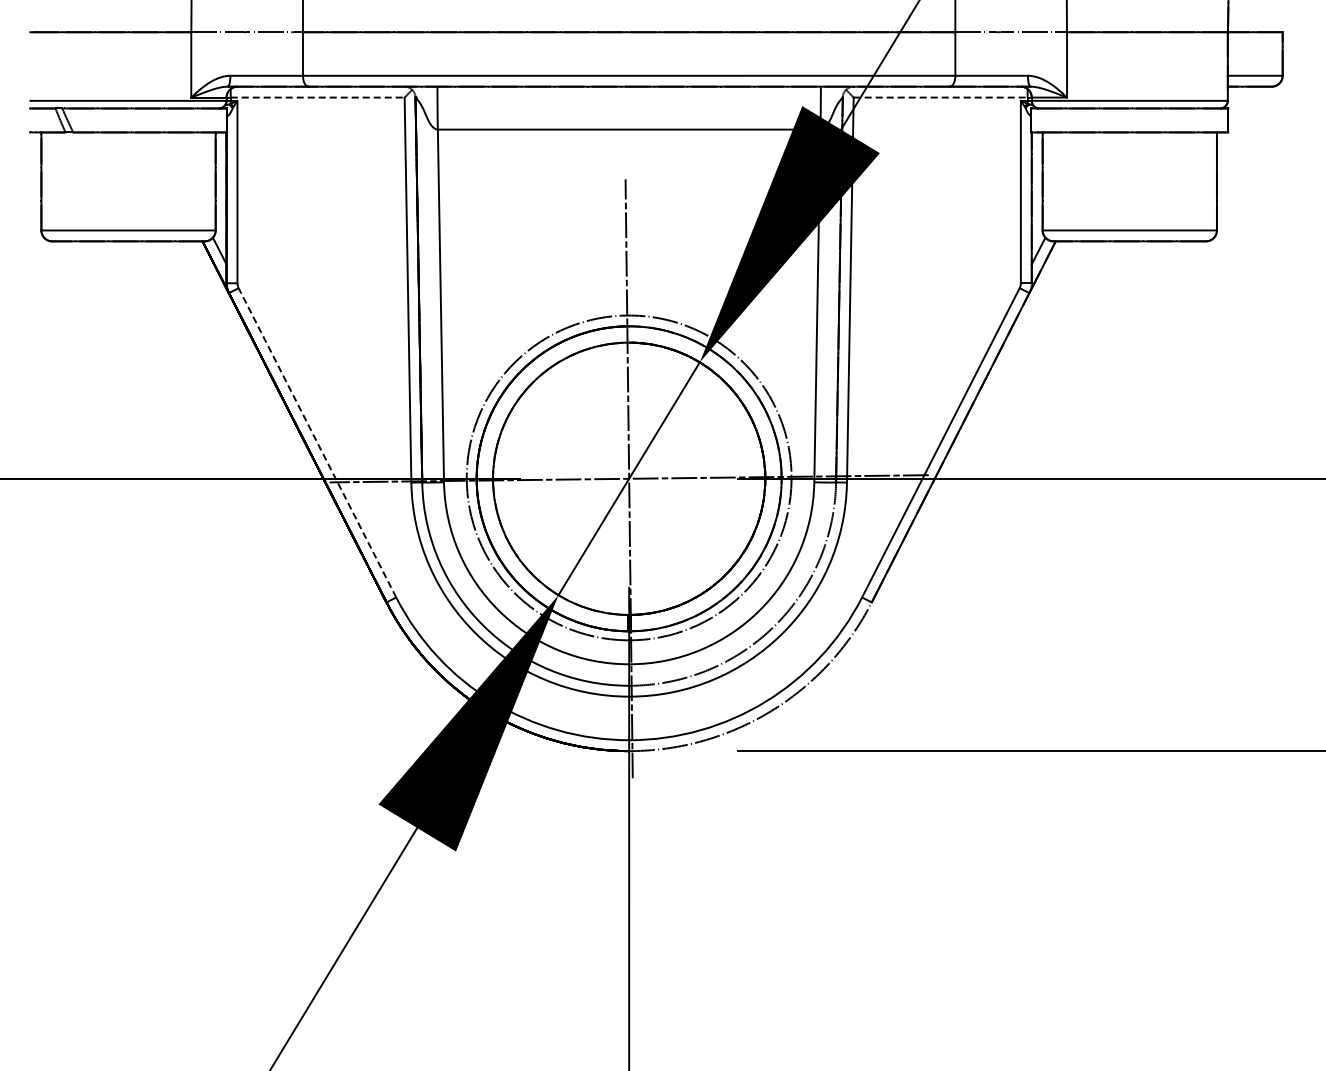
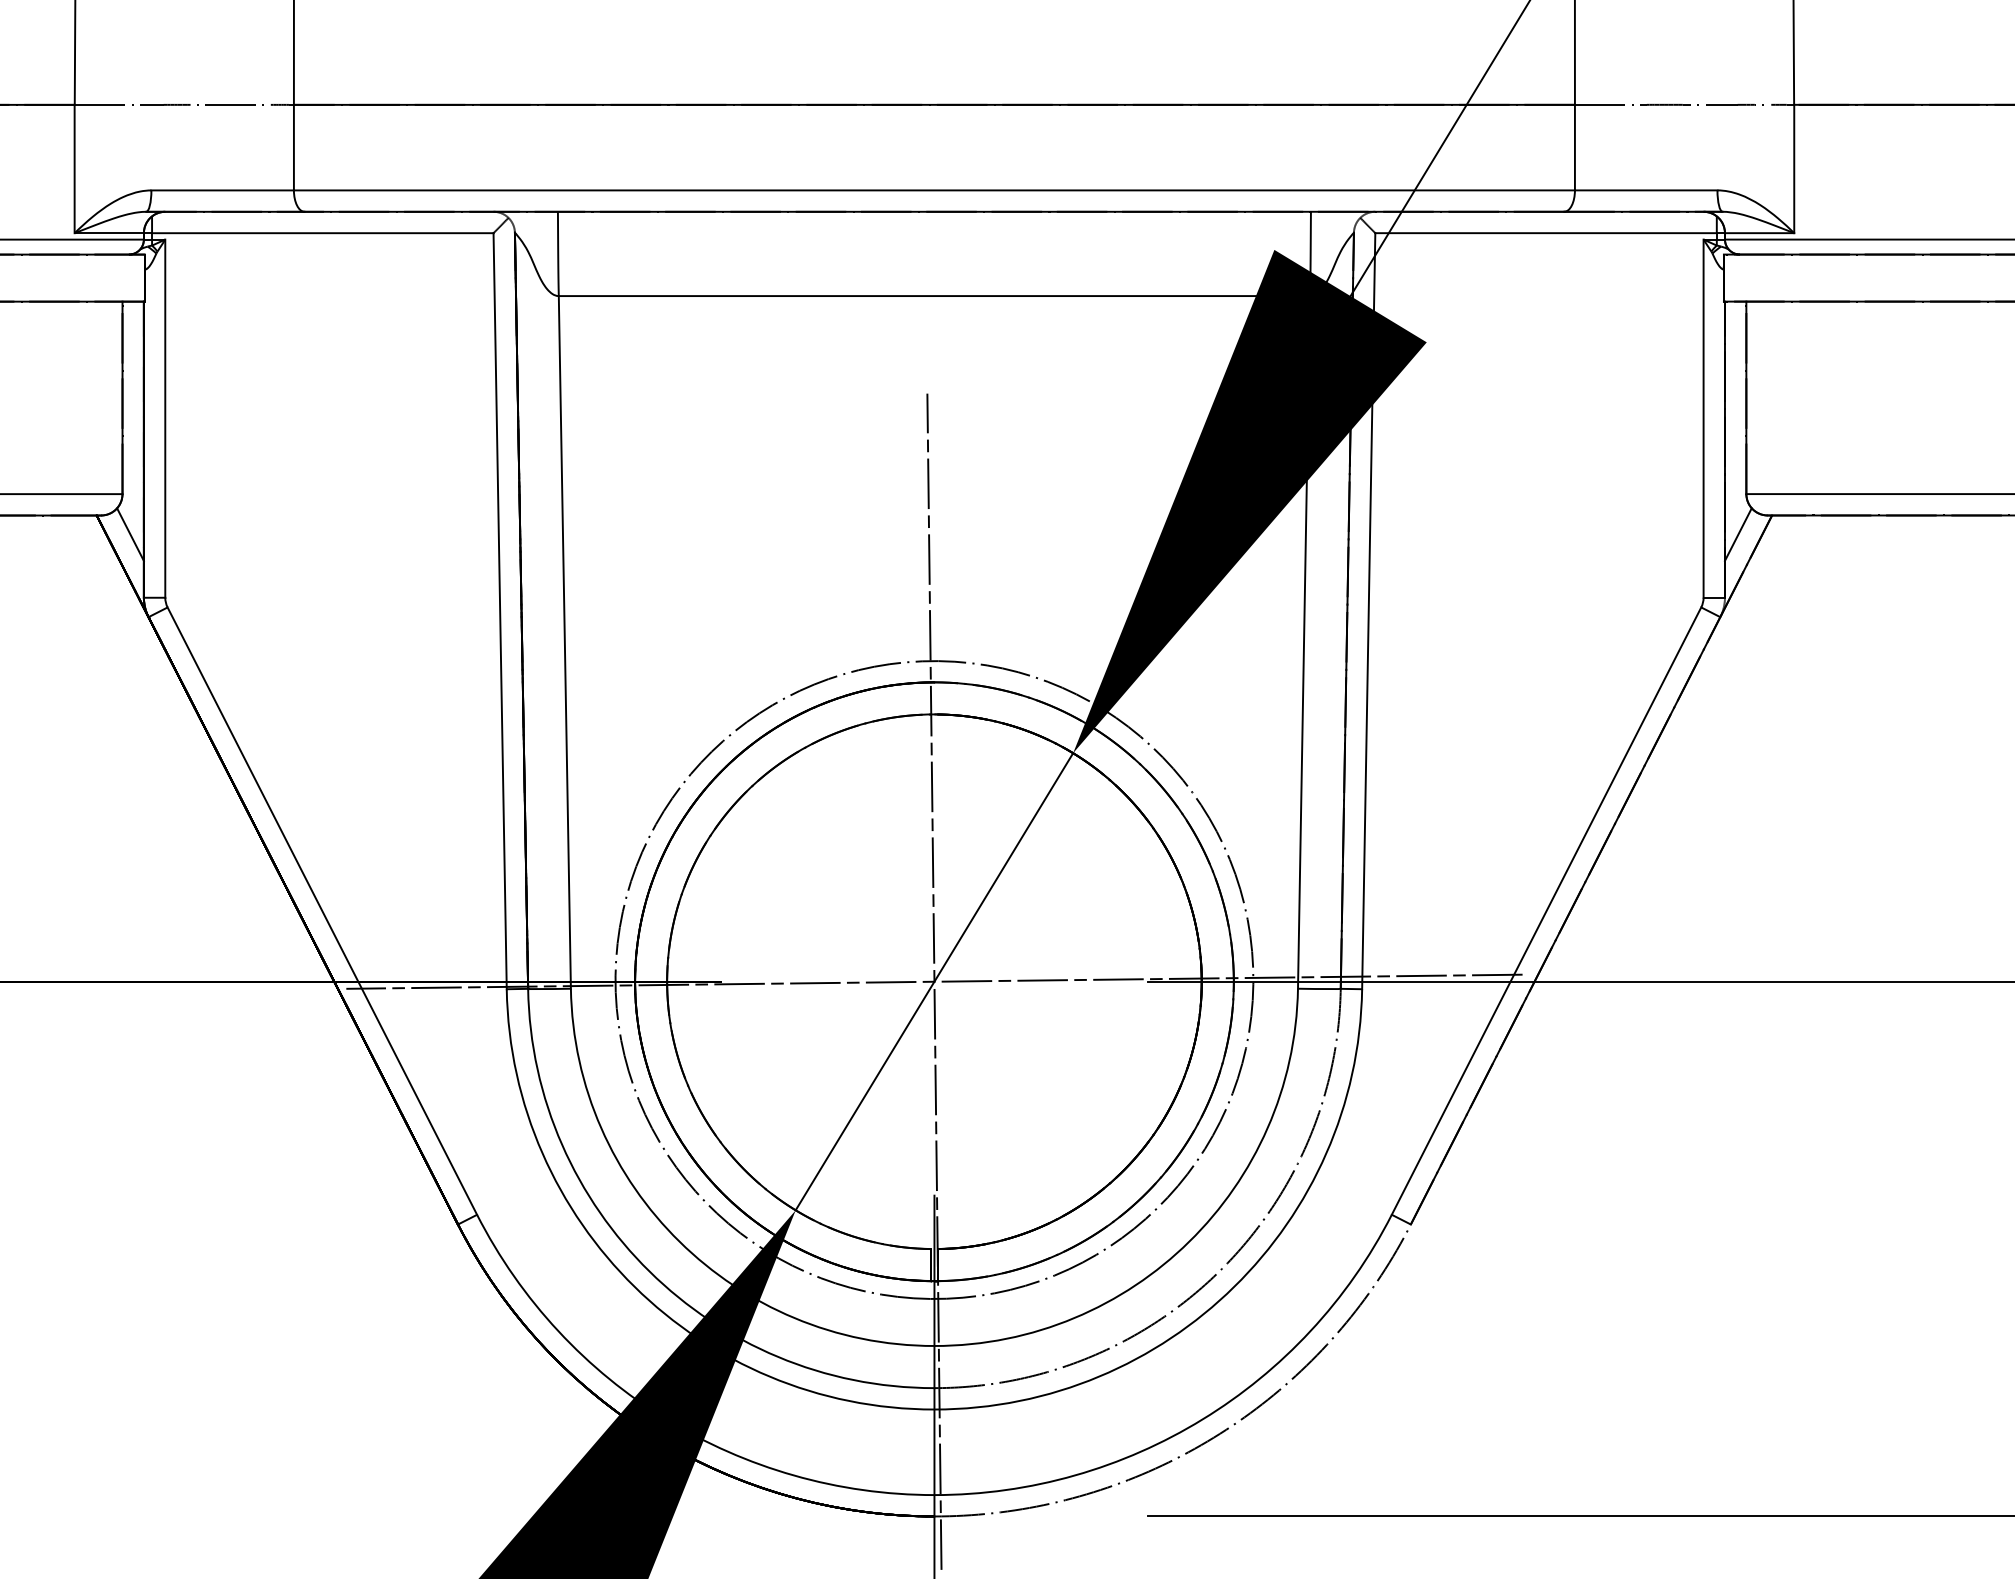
line: (317, 97) -> (322, 233), dashed -> solid
line: (940, 97) -> (1545, 233), dashed -> solid
line: (317, 442) -> (322, 910), dashed -> solid

